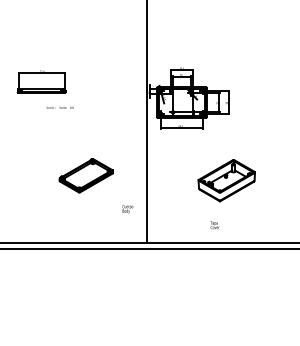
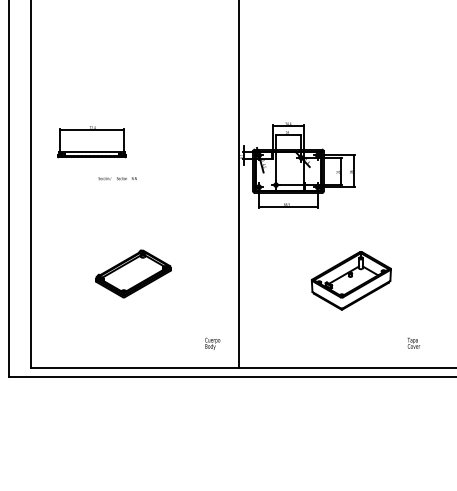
part: (86, 175) -> (133, 273), moved
text: (127, 208) -> (212, 343), moved
text: (214, 224) -> (413, 342), moved

